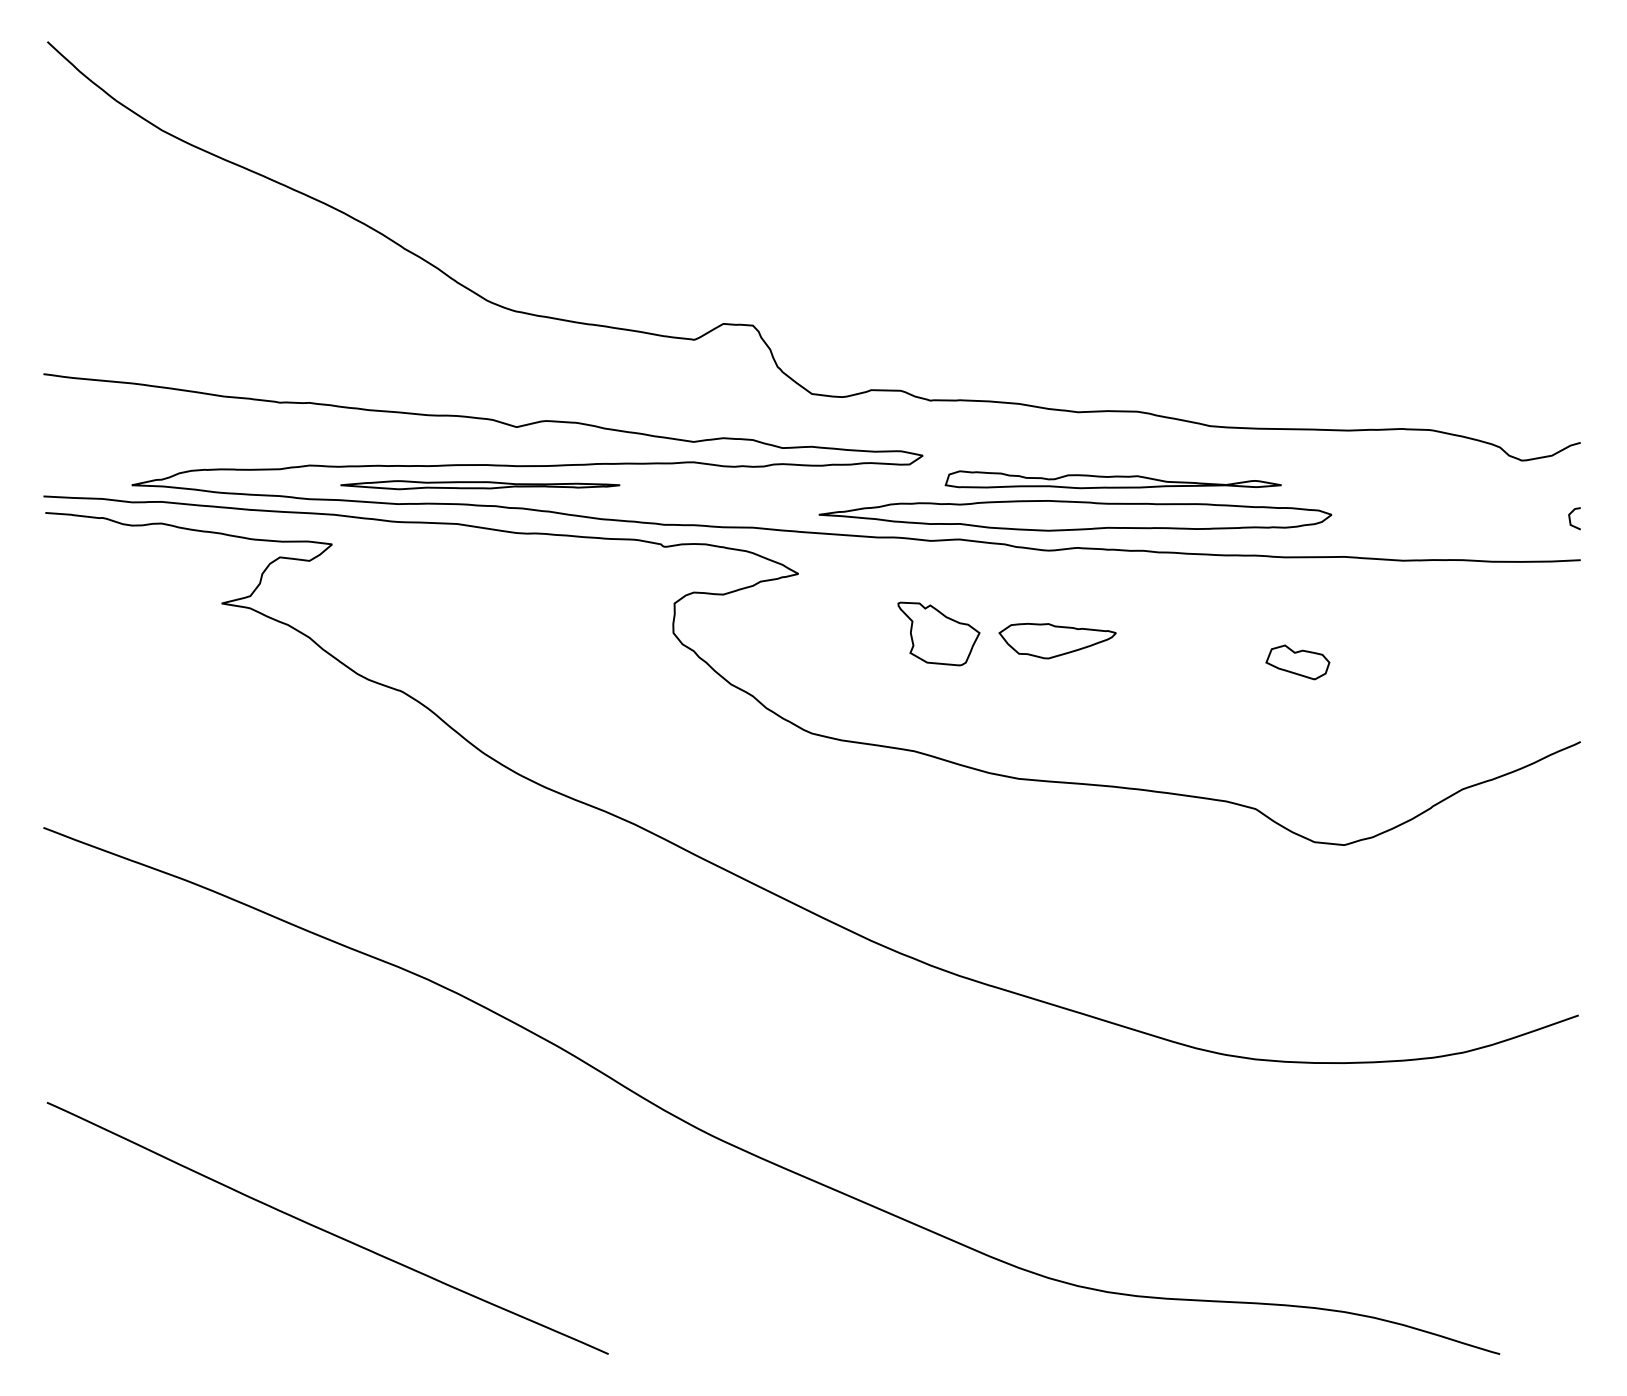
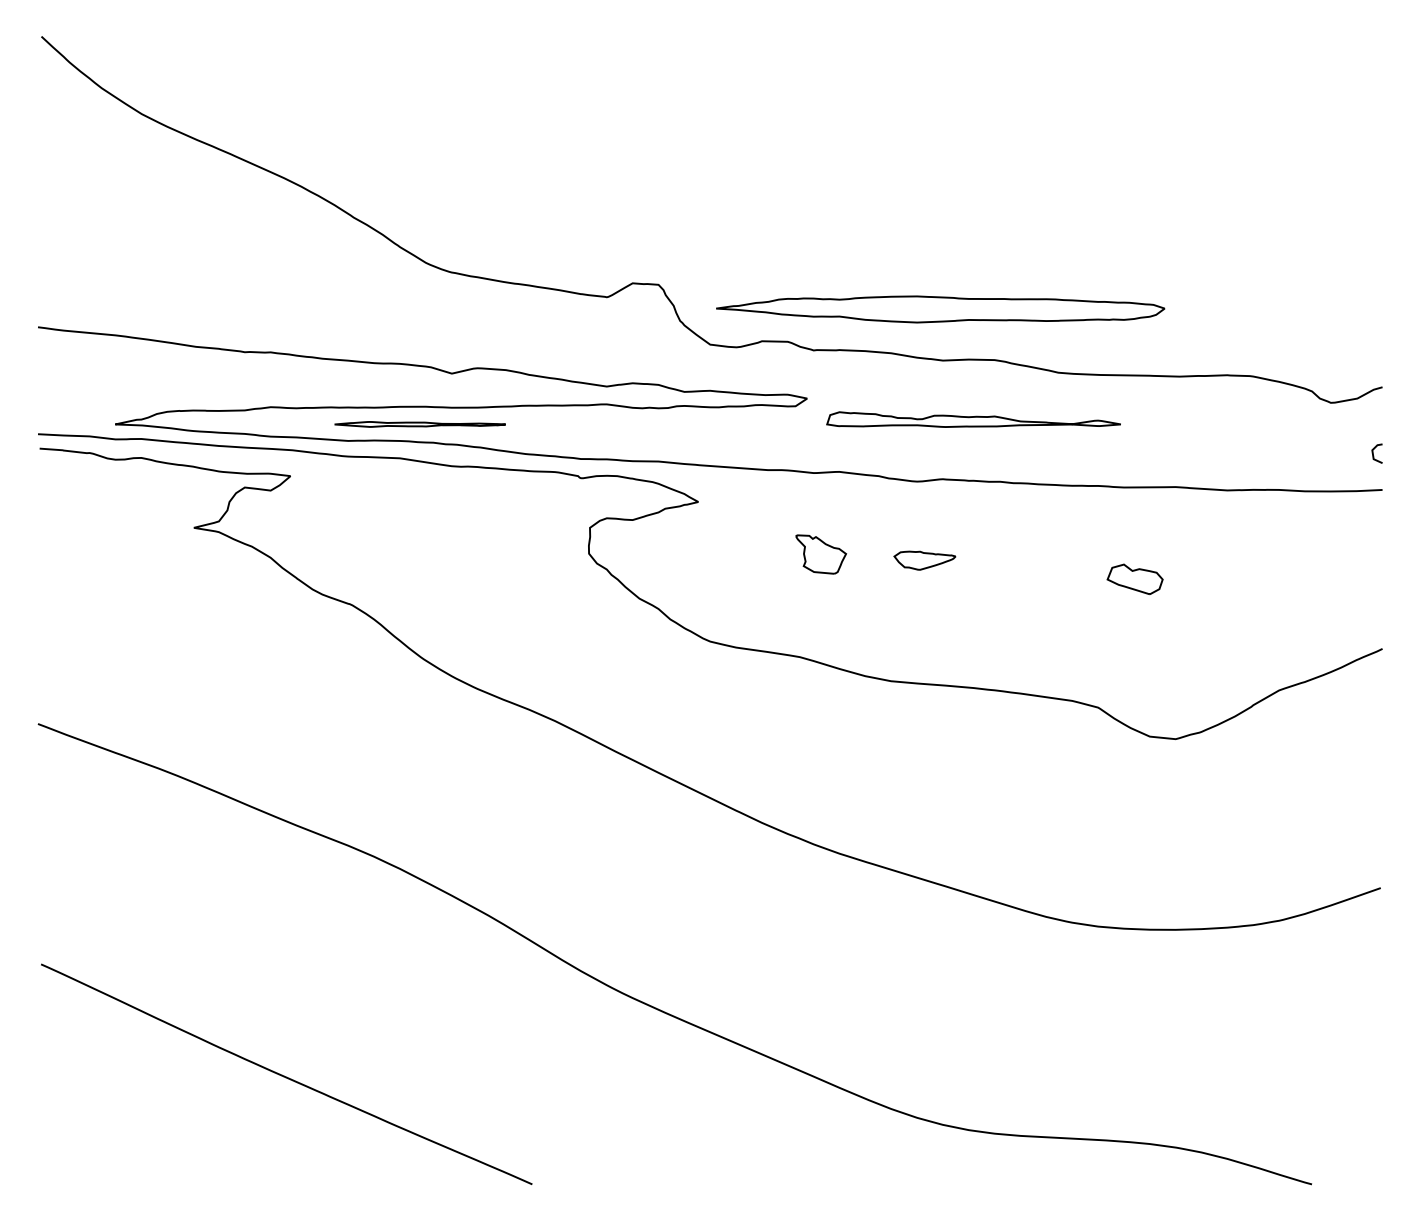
part: (480, 485) -> (420, 424), size x0.7
part: (1075, 515) -> (940, 309), moved
part: (938, 633) -> (820, 554), size x0.7
part: (1057, 640) -> (924, 560), size x0.6

